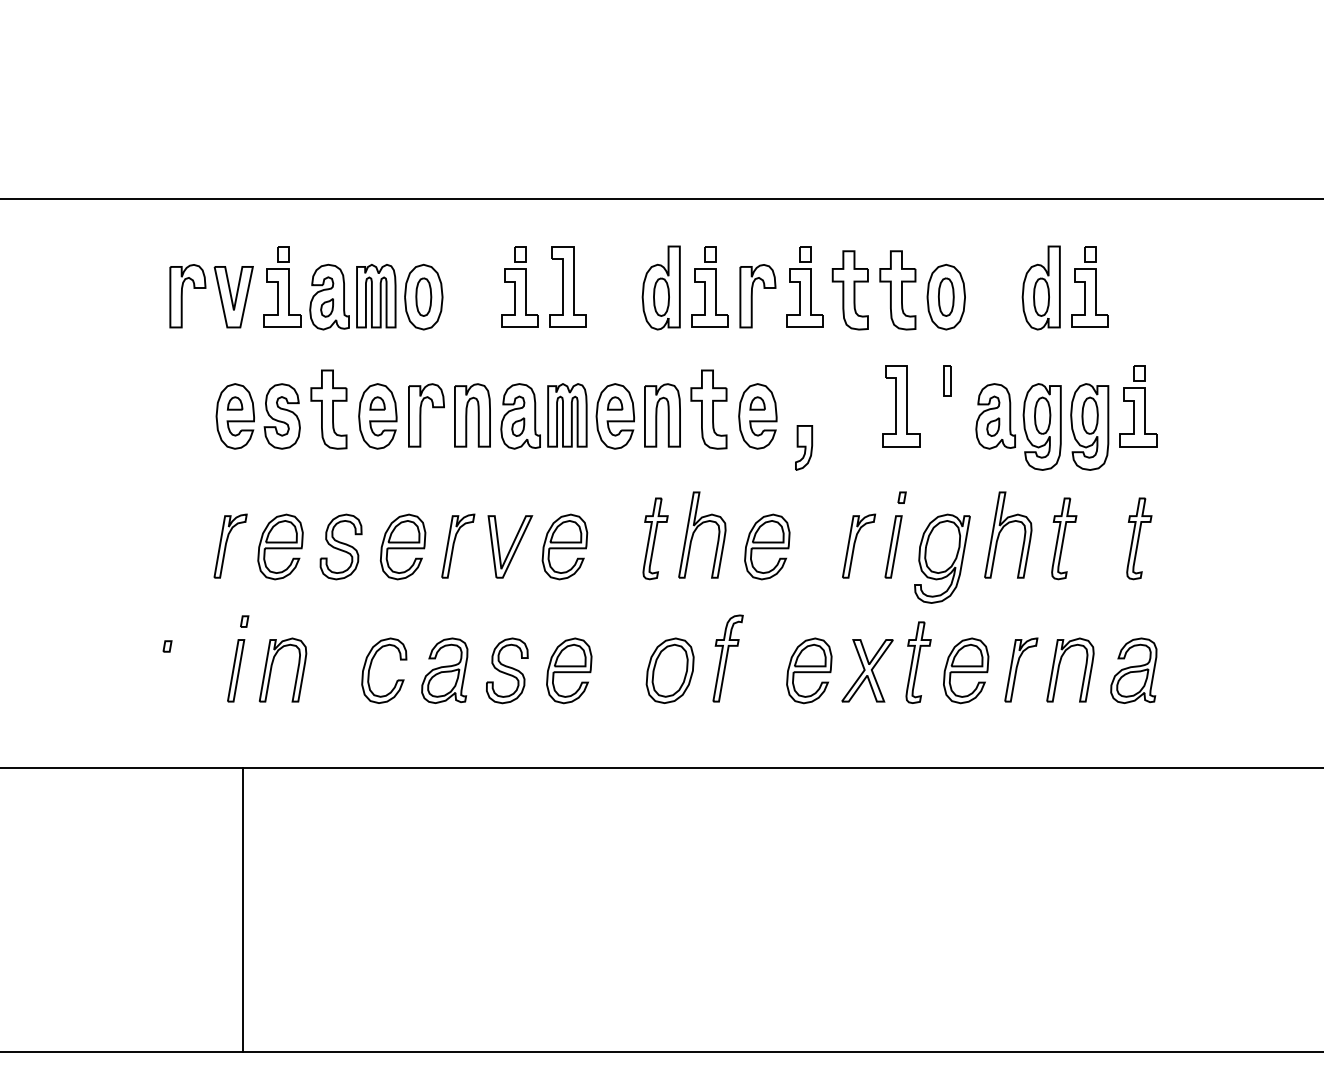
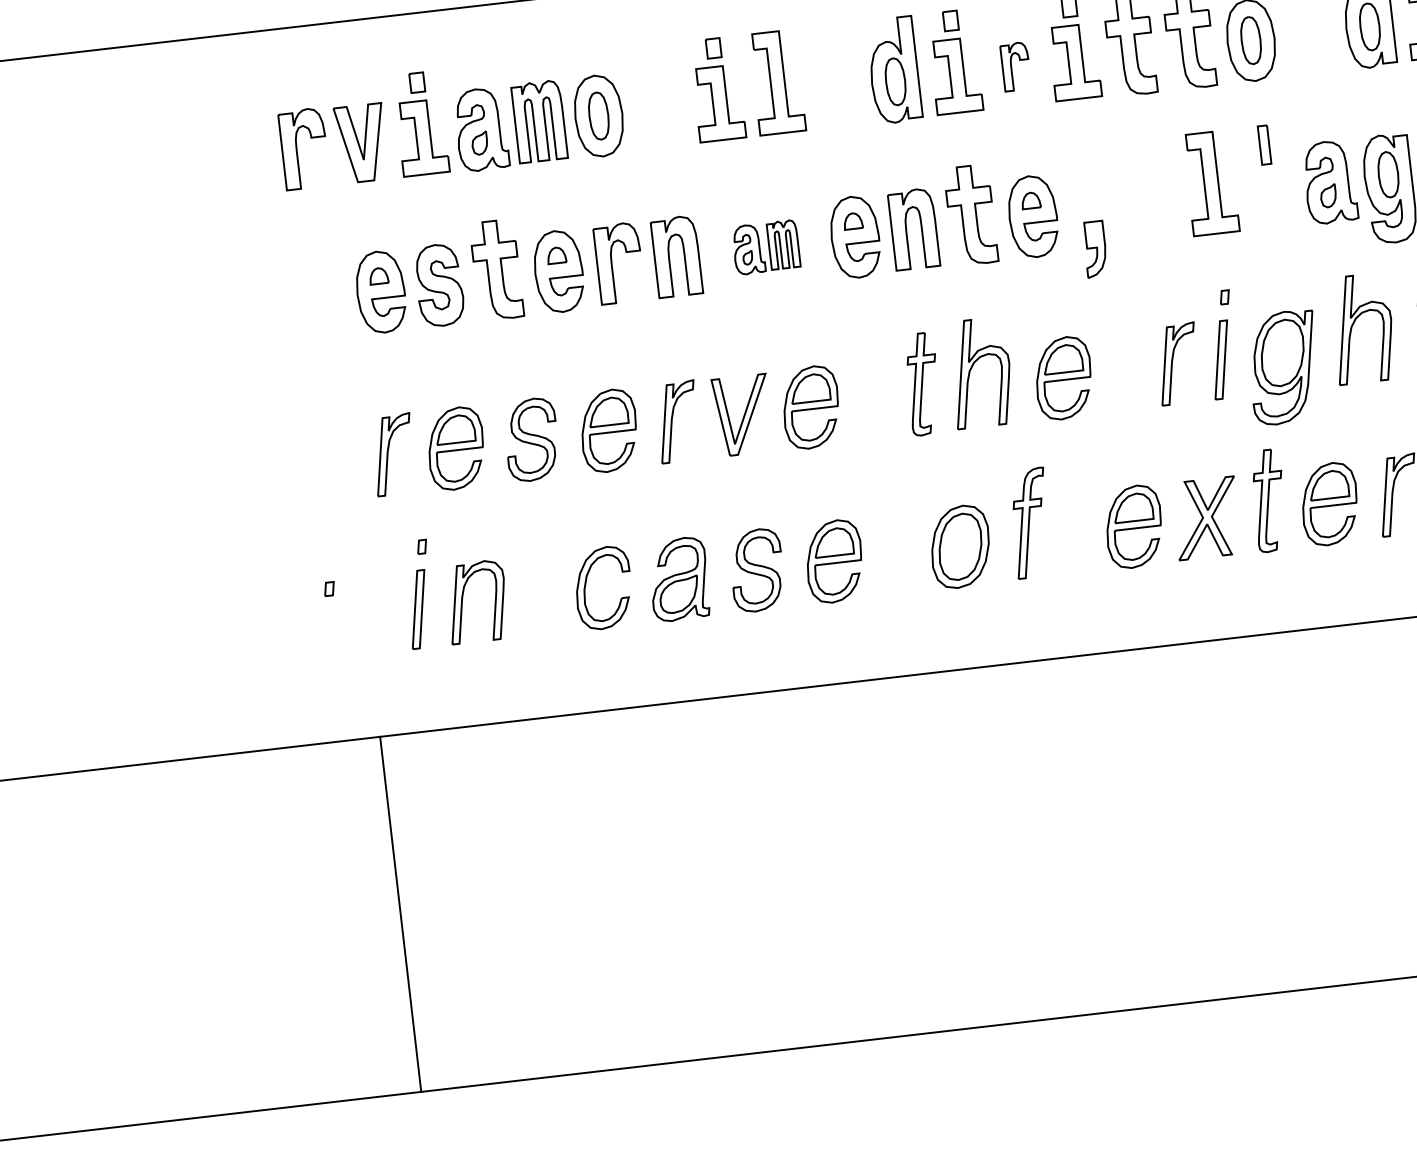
part: (757, 296) -> (1015, 67), size x0.6
part: (543, 416) -> (765, 247), size x0.6
line: (243, 909) -> (401, 913), moved

